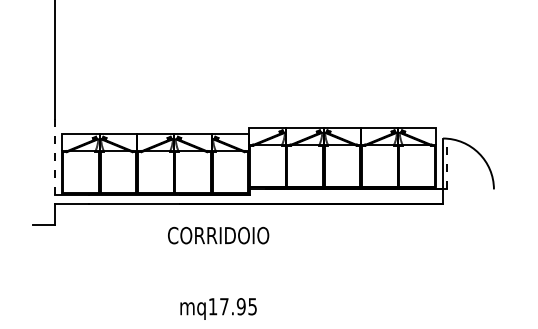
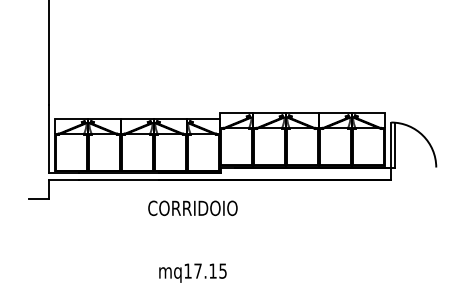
line: (55, 157) -> (48, 139), dashed -> solid
line: (447, 163) -> (395, 144), dashed -> solid
text: (240, 305) -> (212, 270), mq17.95 -> mq17.15

